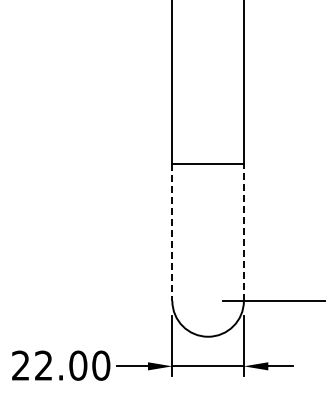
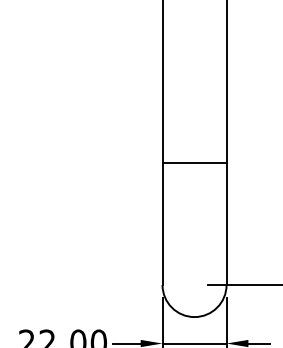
line: (243, 232) -> (226, 223), dashed -> solid
line: (172, 233) -> (162, 224), dashed -> solid

